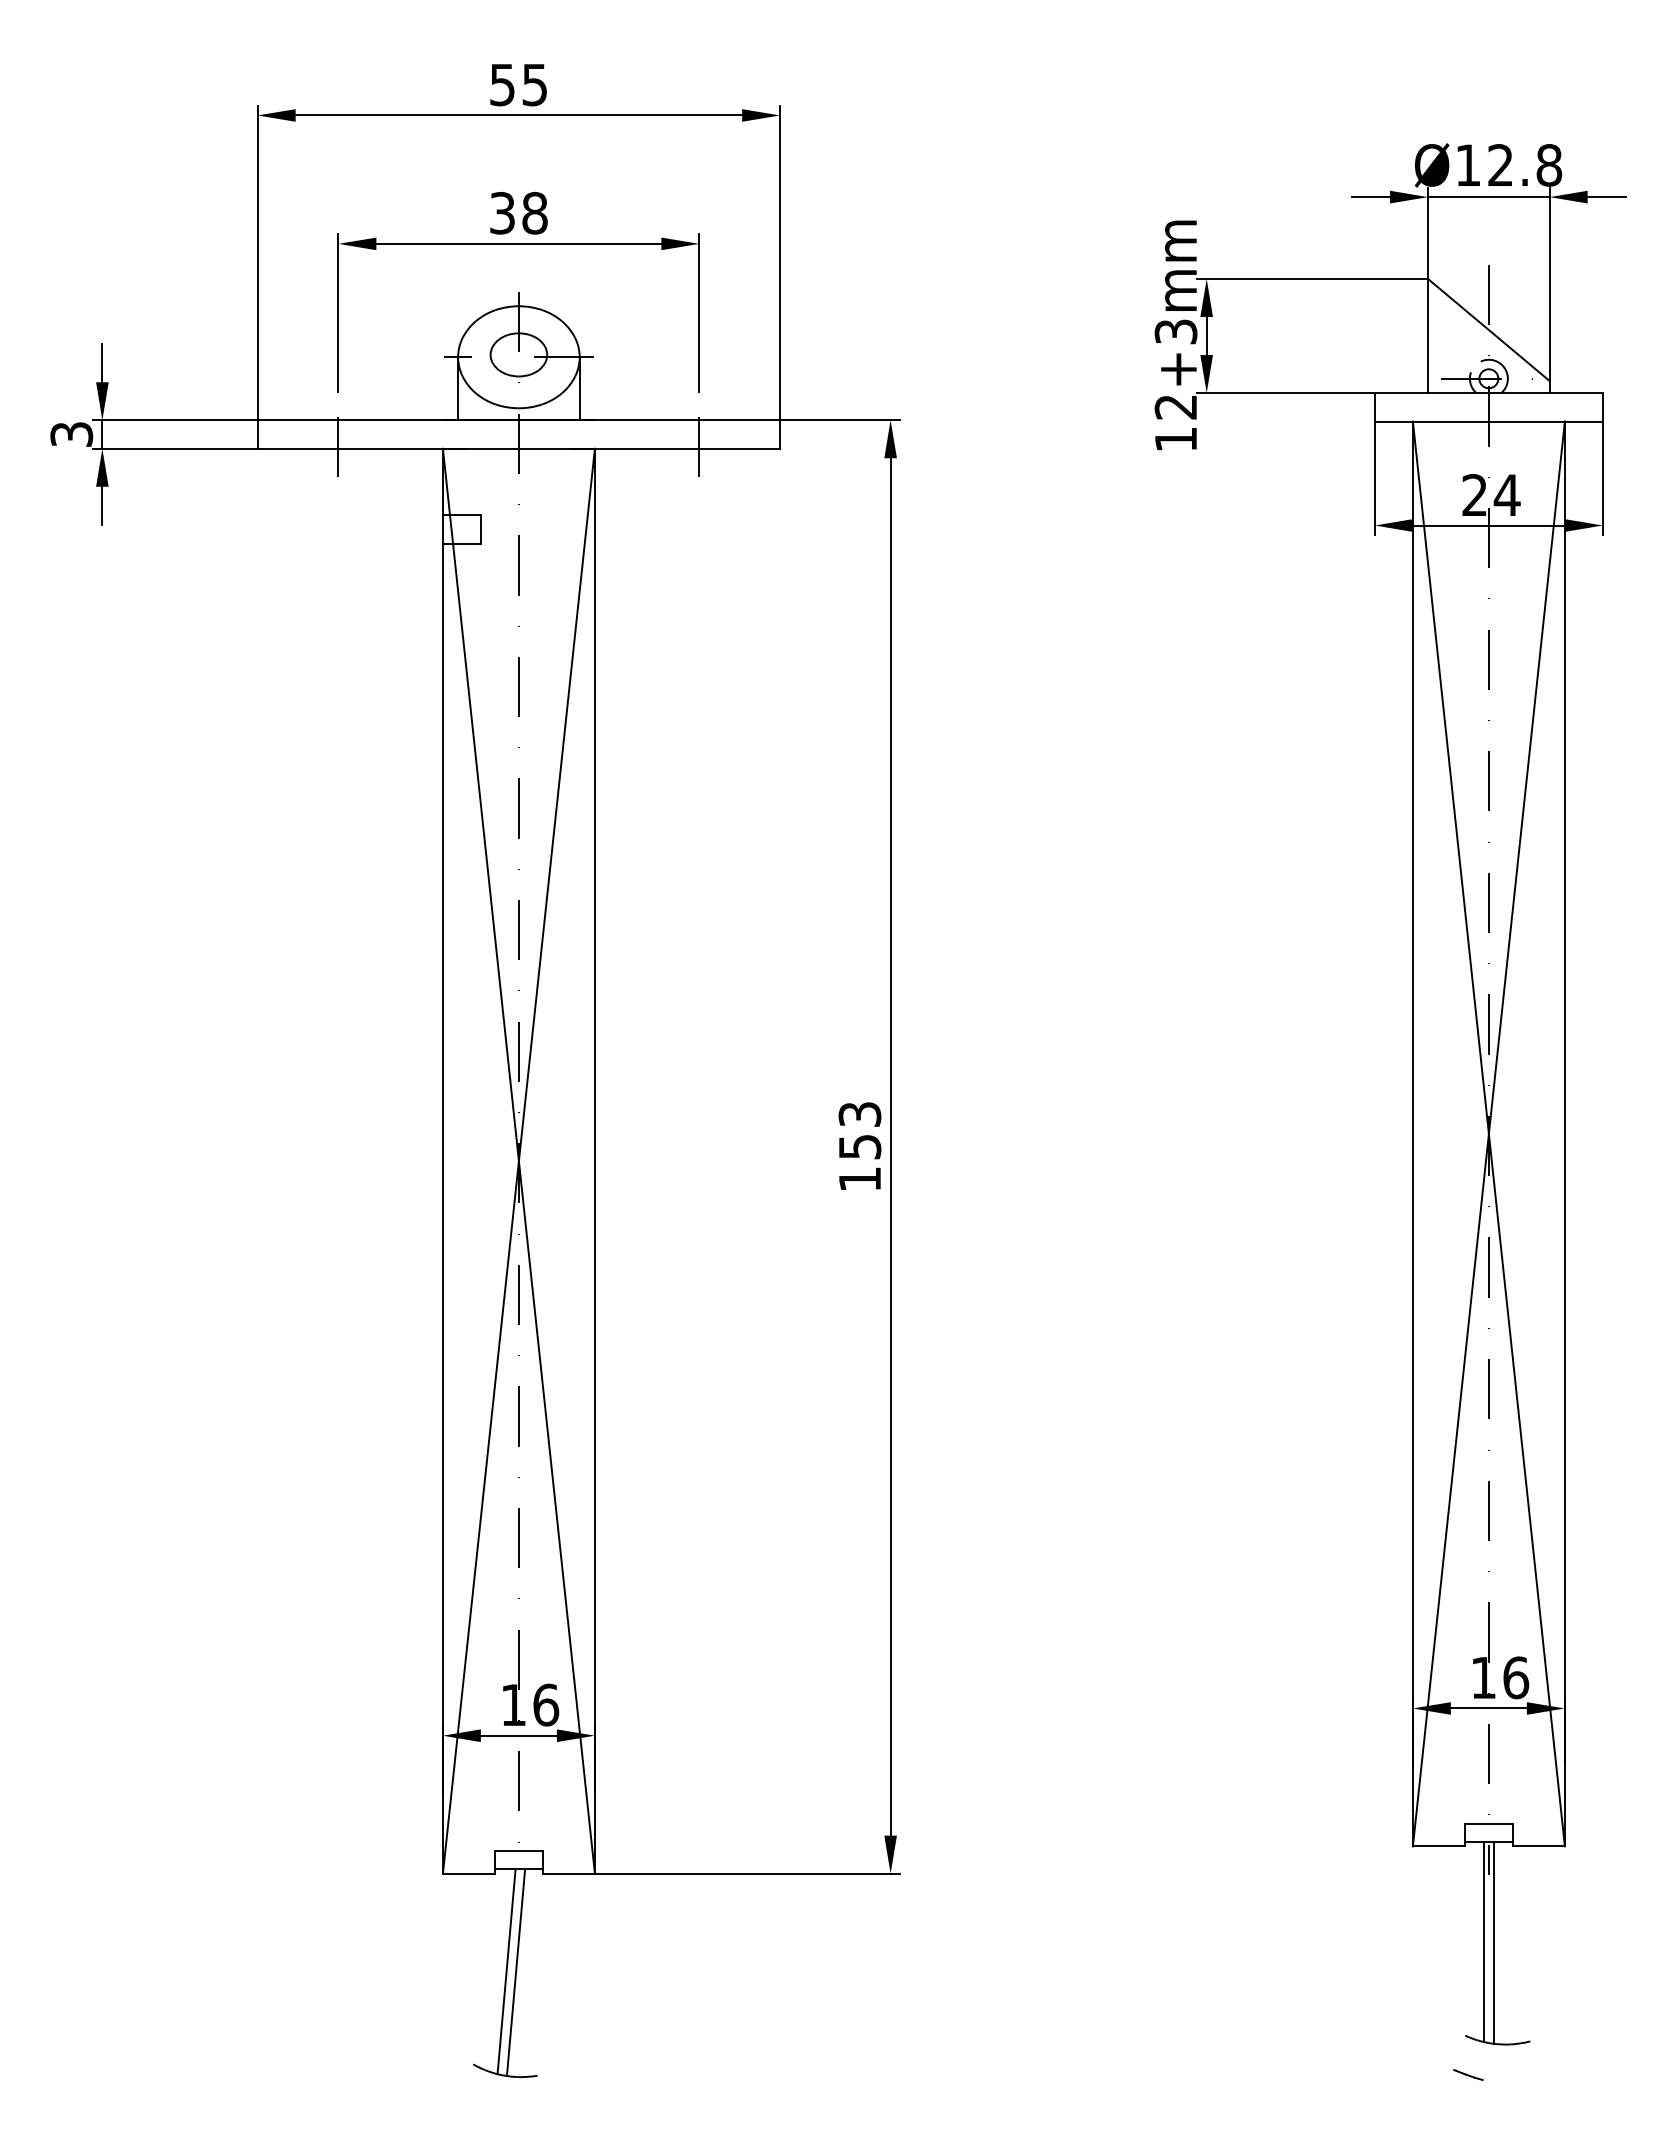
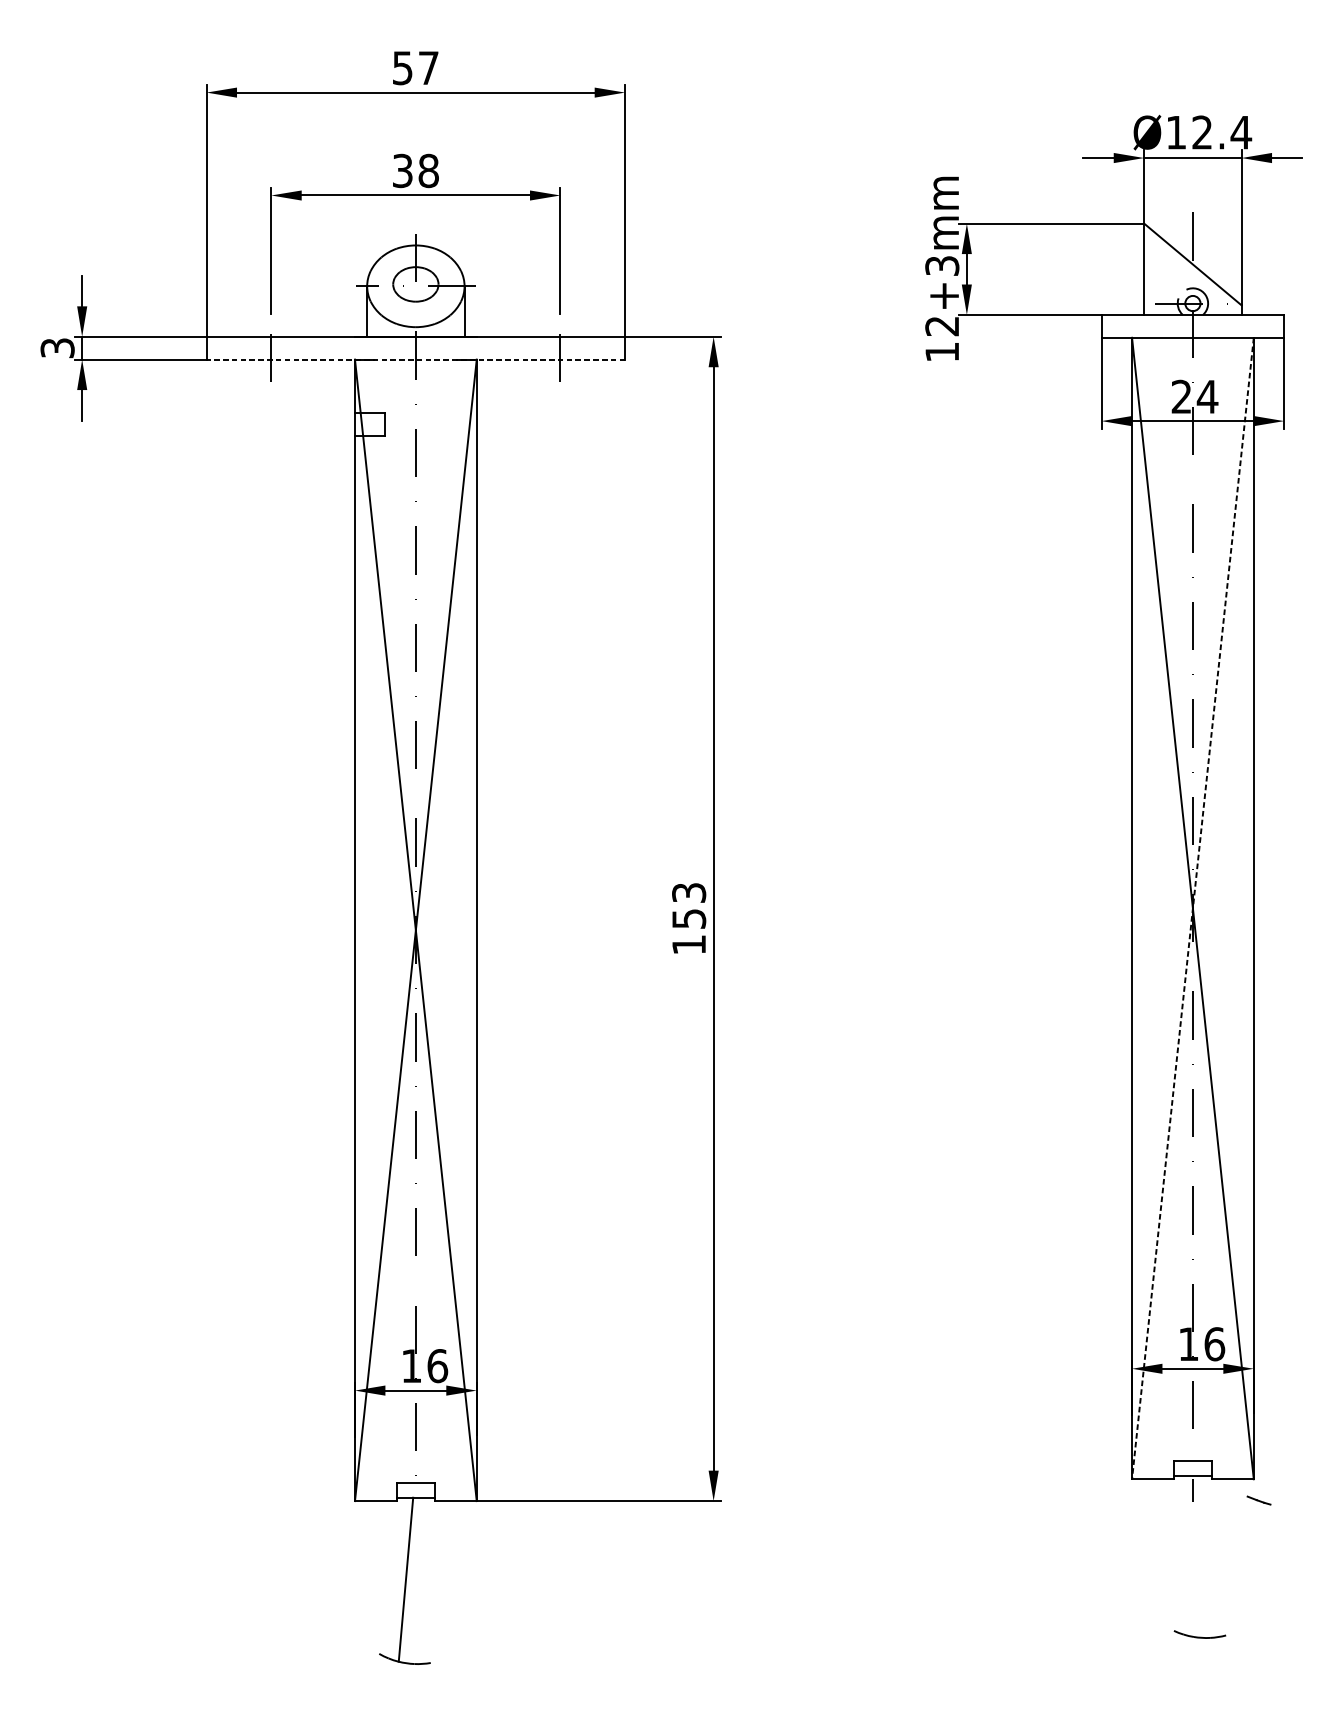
text: (534, 85) -> (428, 68), 55 -> 57
text: (1548, 165) -> (1240, 132), Ø12.8 -> Ø12.4
line: (518, 448) -> (415, 359), solid -> dashed
line: (1488, 1134) -> (1192, 908), solid -> dashed
line: (1484, 1942) -> (1189, 1556), removed
line: (1493, 1942) -> (1196, 1556), removed
line: (515, 1972) -> (413, 1580), removed
line: (1468, 2074) -> (1259, 1500), moved

